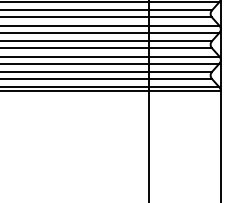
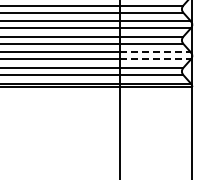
line: (184, 56) -> (155, 52), solid -> dashed
line: (184, 63) -> (155, 59), solid -> dashed

